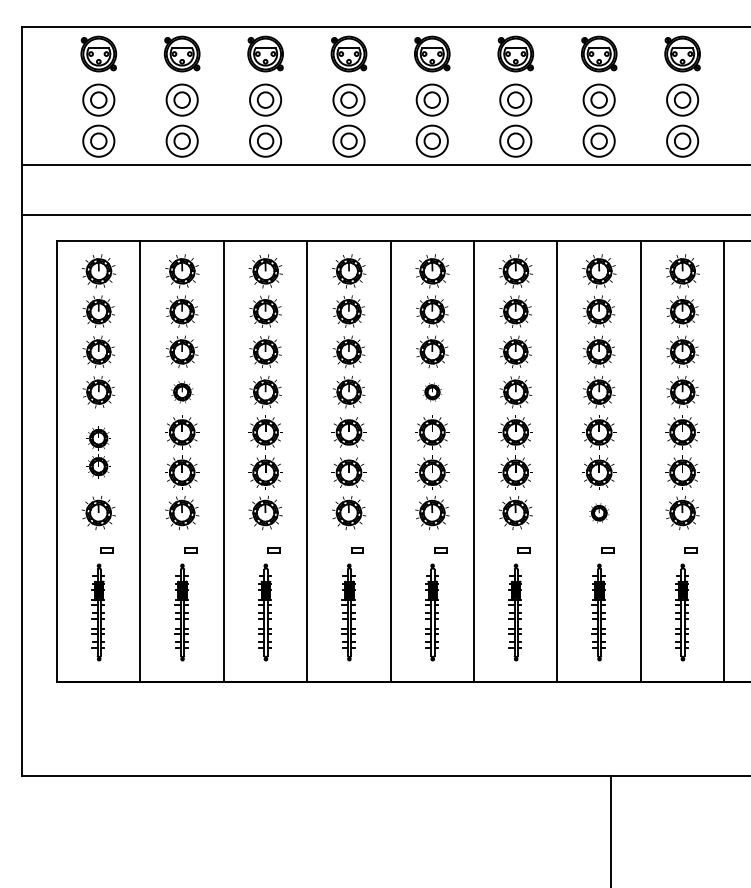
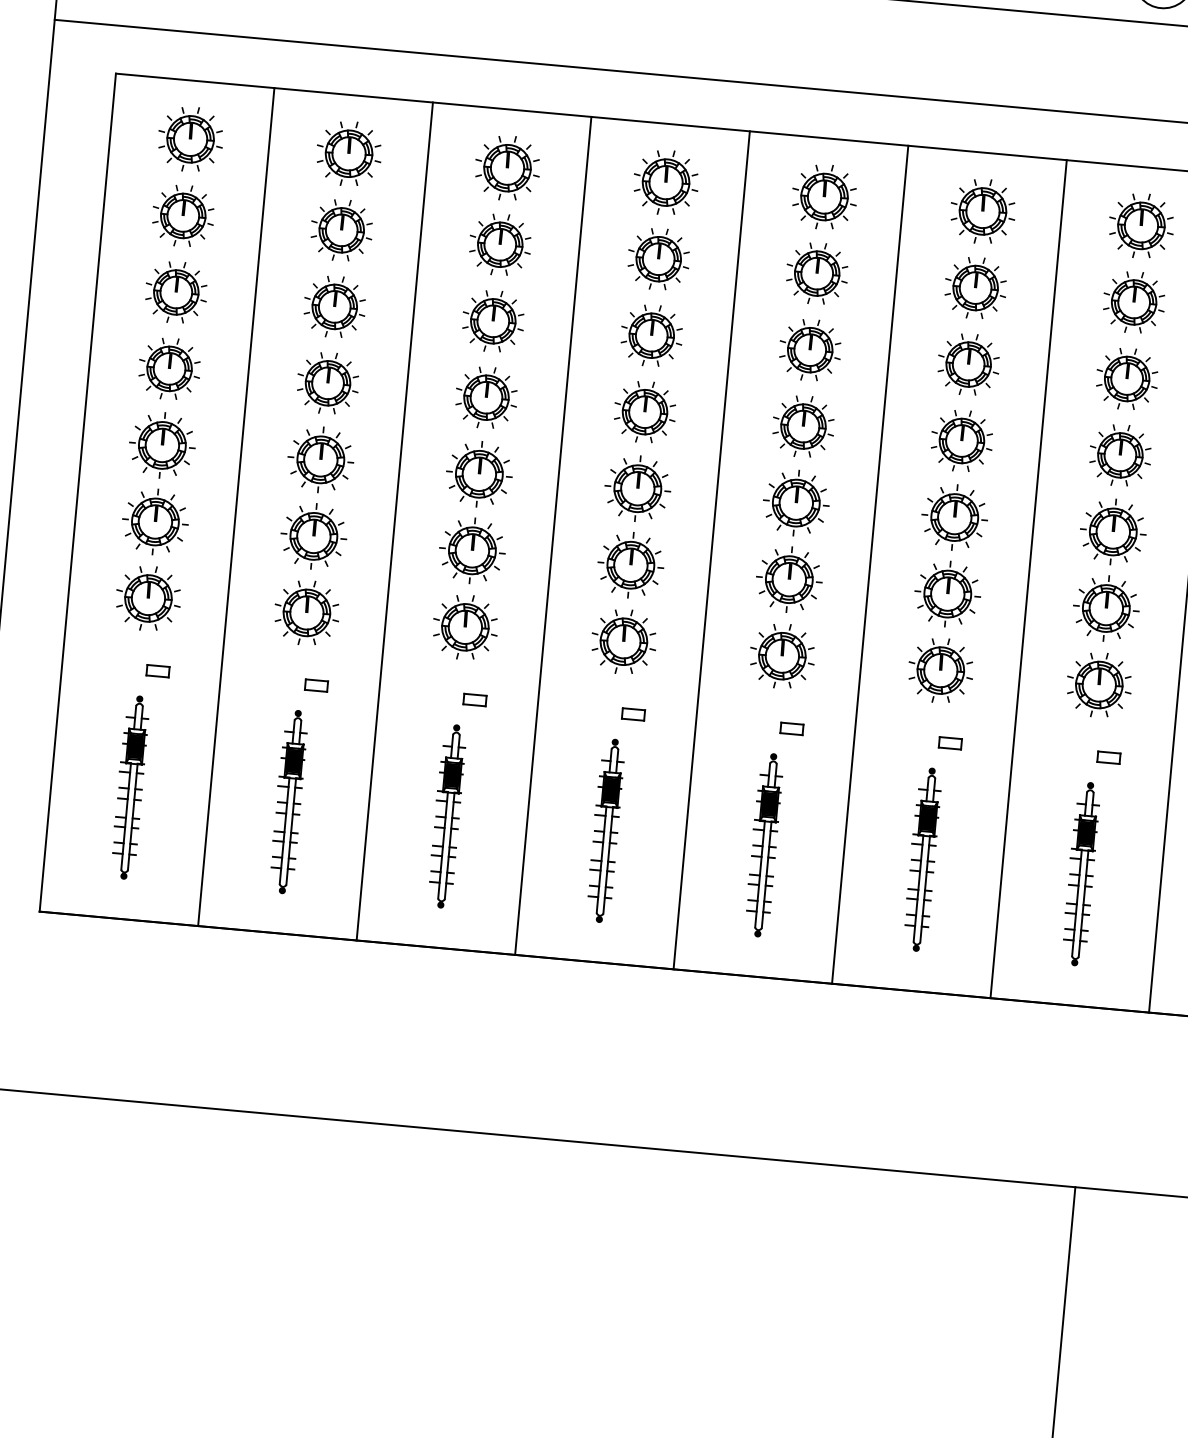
part: (182, 392) -> (328, 383), size x1.43
part: (432, 392) -> (803, 427), size x1.67
part: (98, 452) -> (158, 483), size x1.43
part: (599, 513) -> (1099, 686), size x1.67

